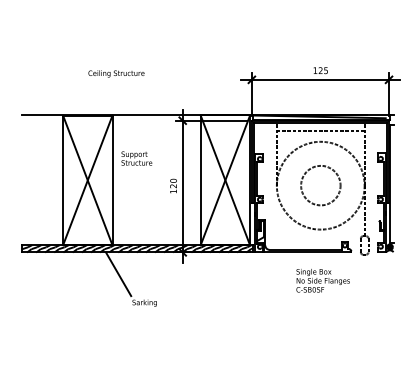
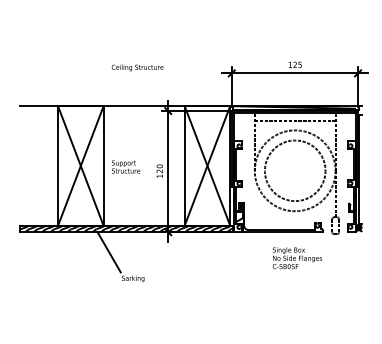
text: (116, 73) -> (137, 67), moved
text: (136, 158) -> (125, 166), moved
circle: (320, 185) -> (294, 170), size x1.67

